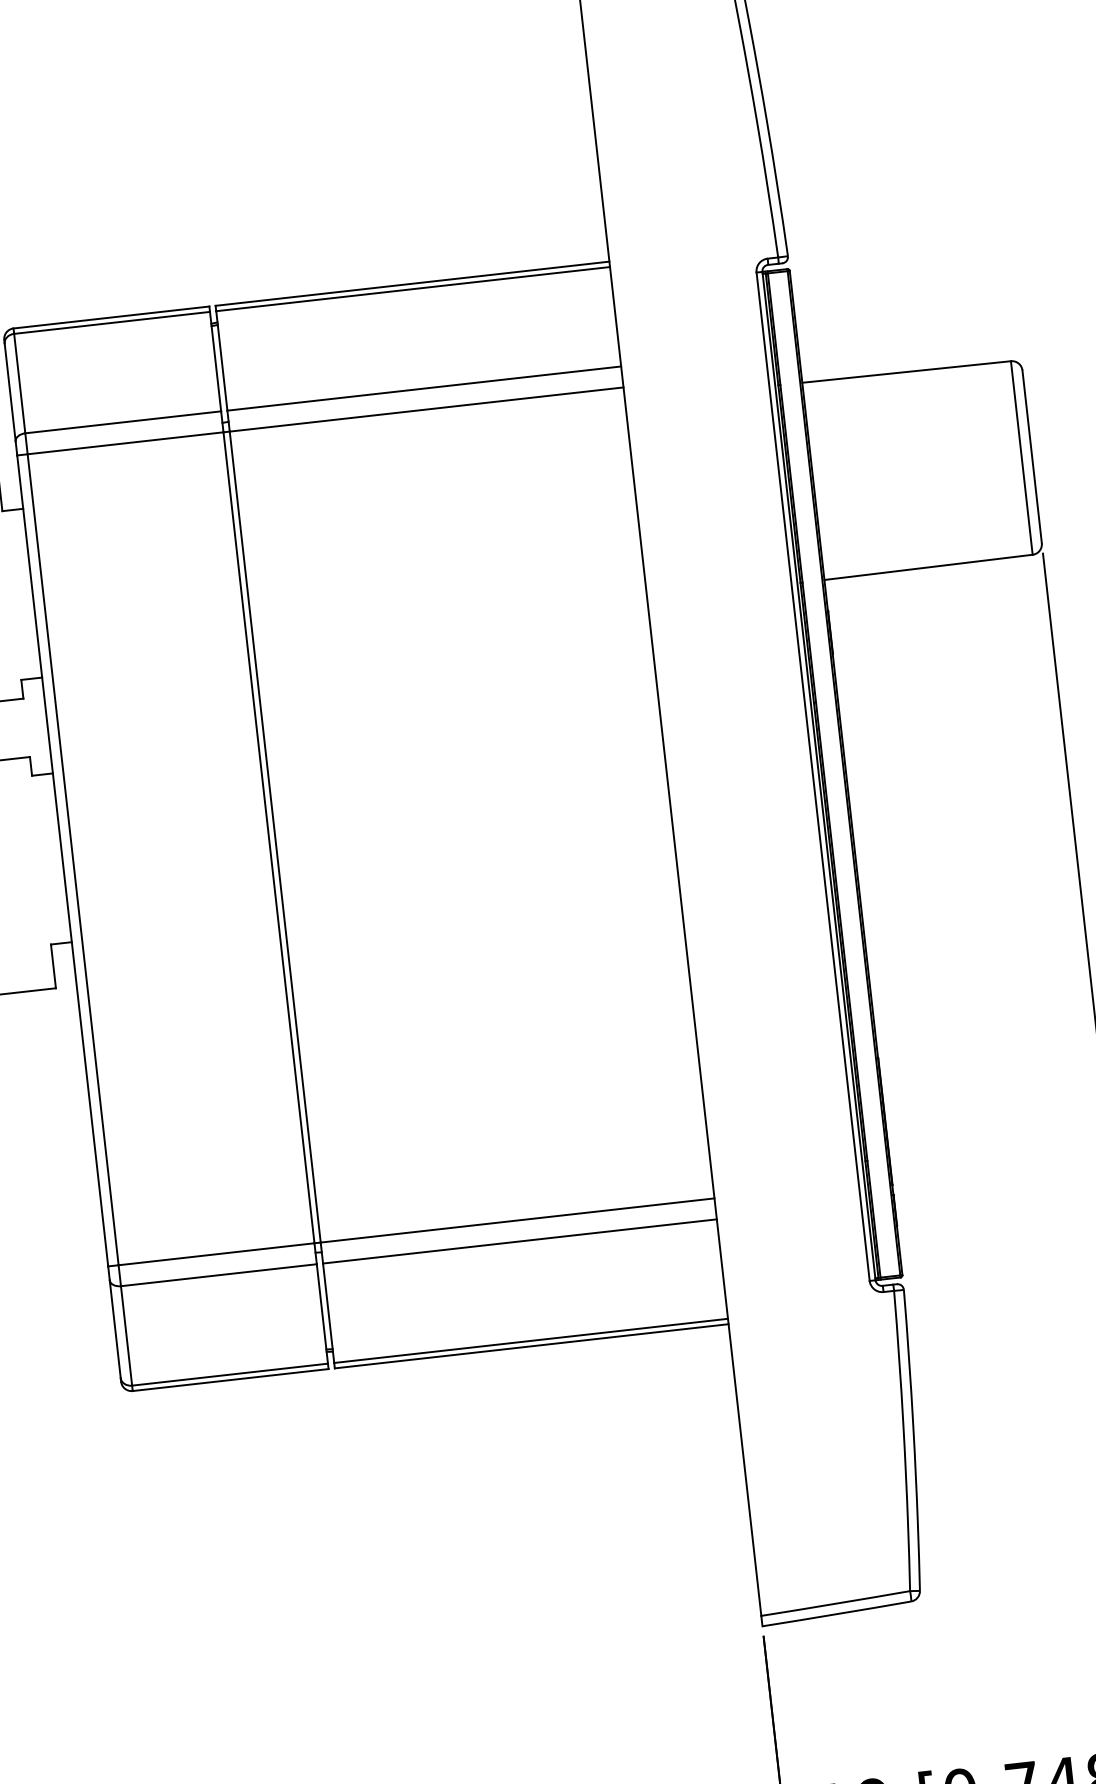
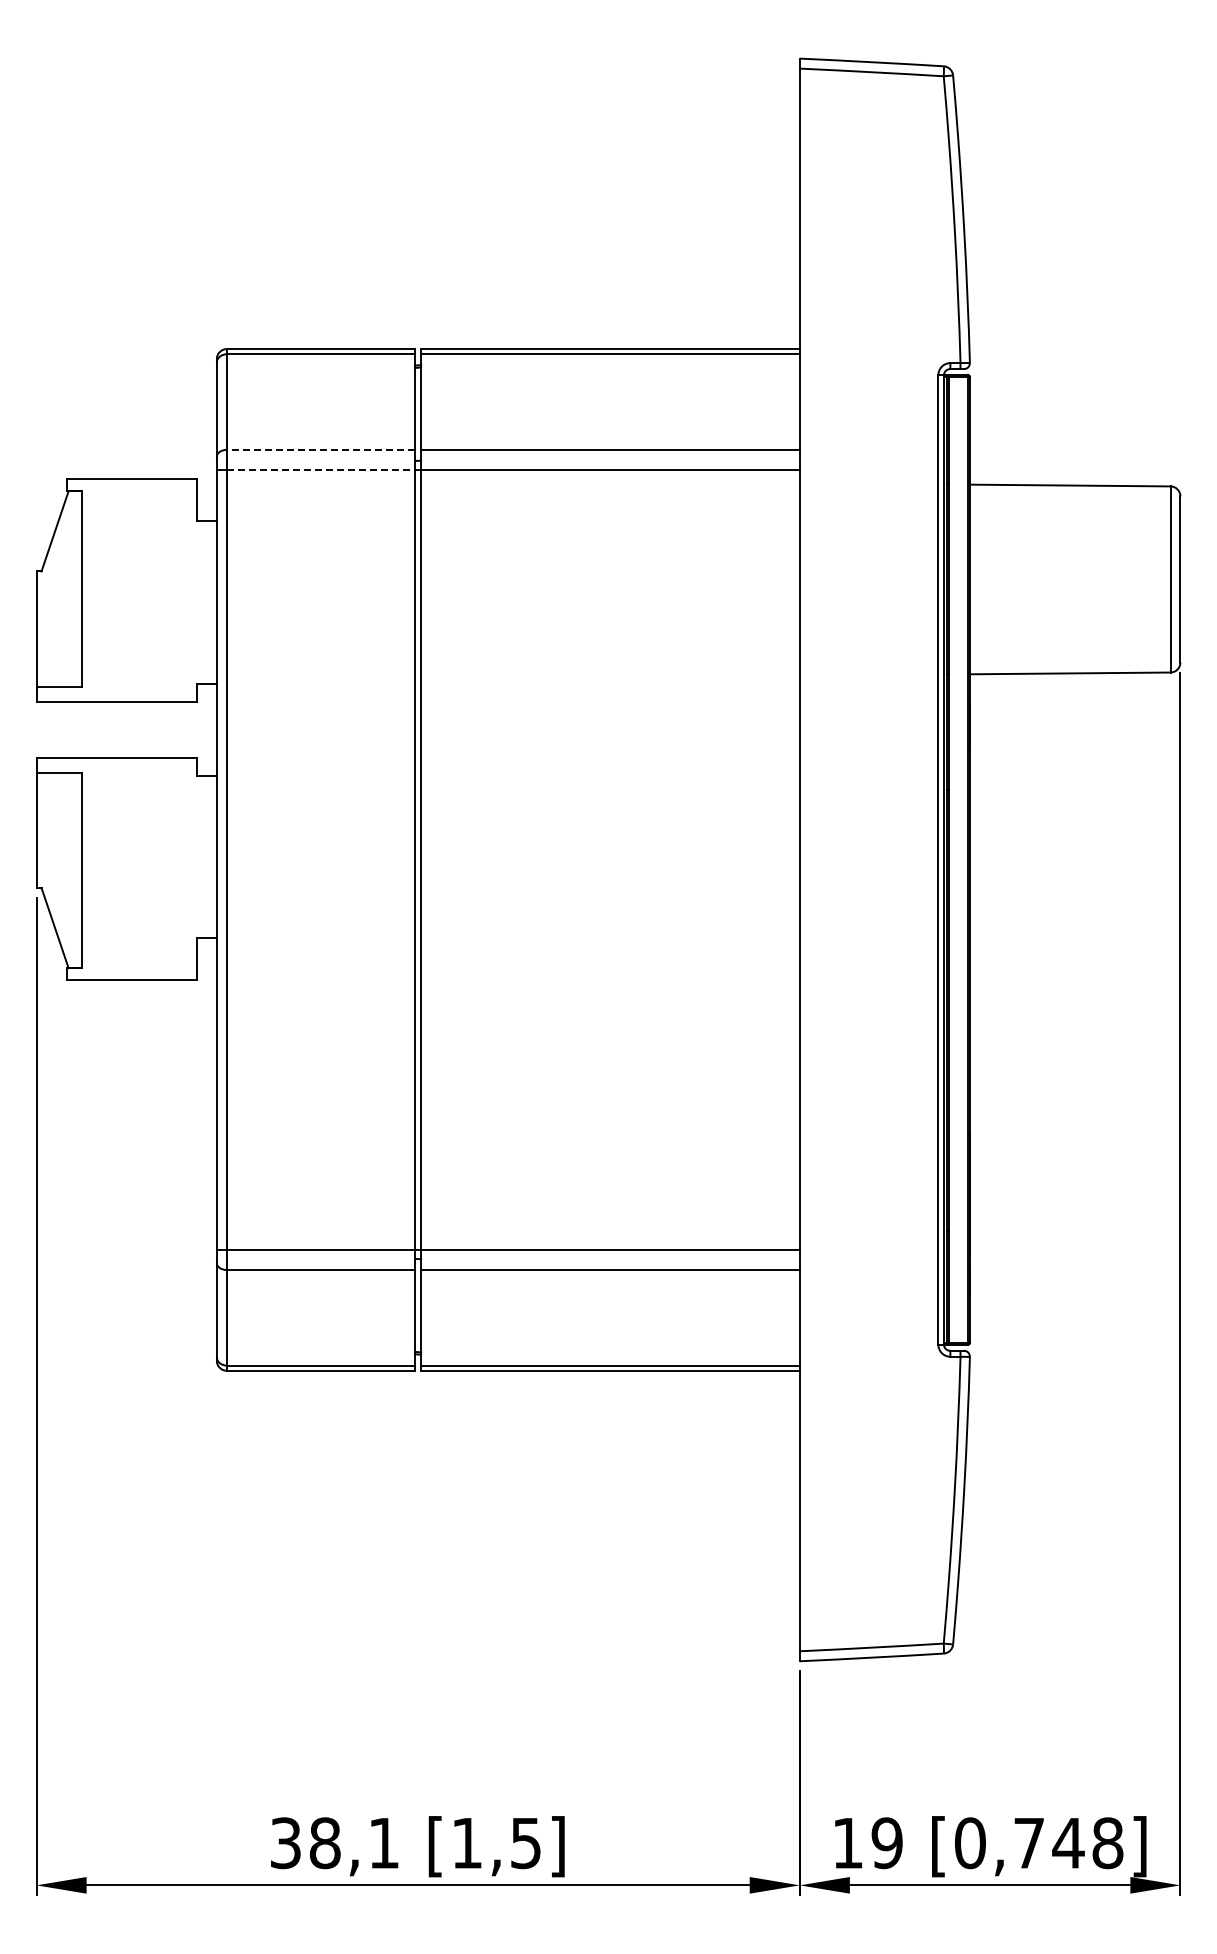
line: (122, 421) -> (320, 449), solid -> dashed
line: (126, 443) -> (321, 470), solid -> dashed

